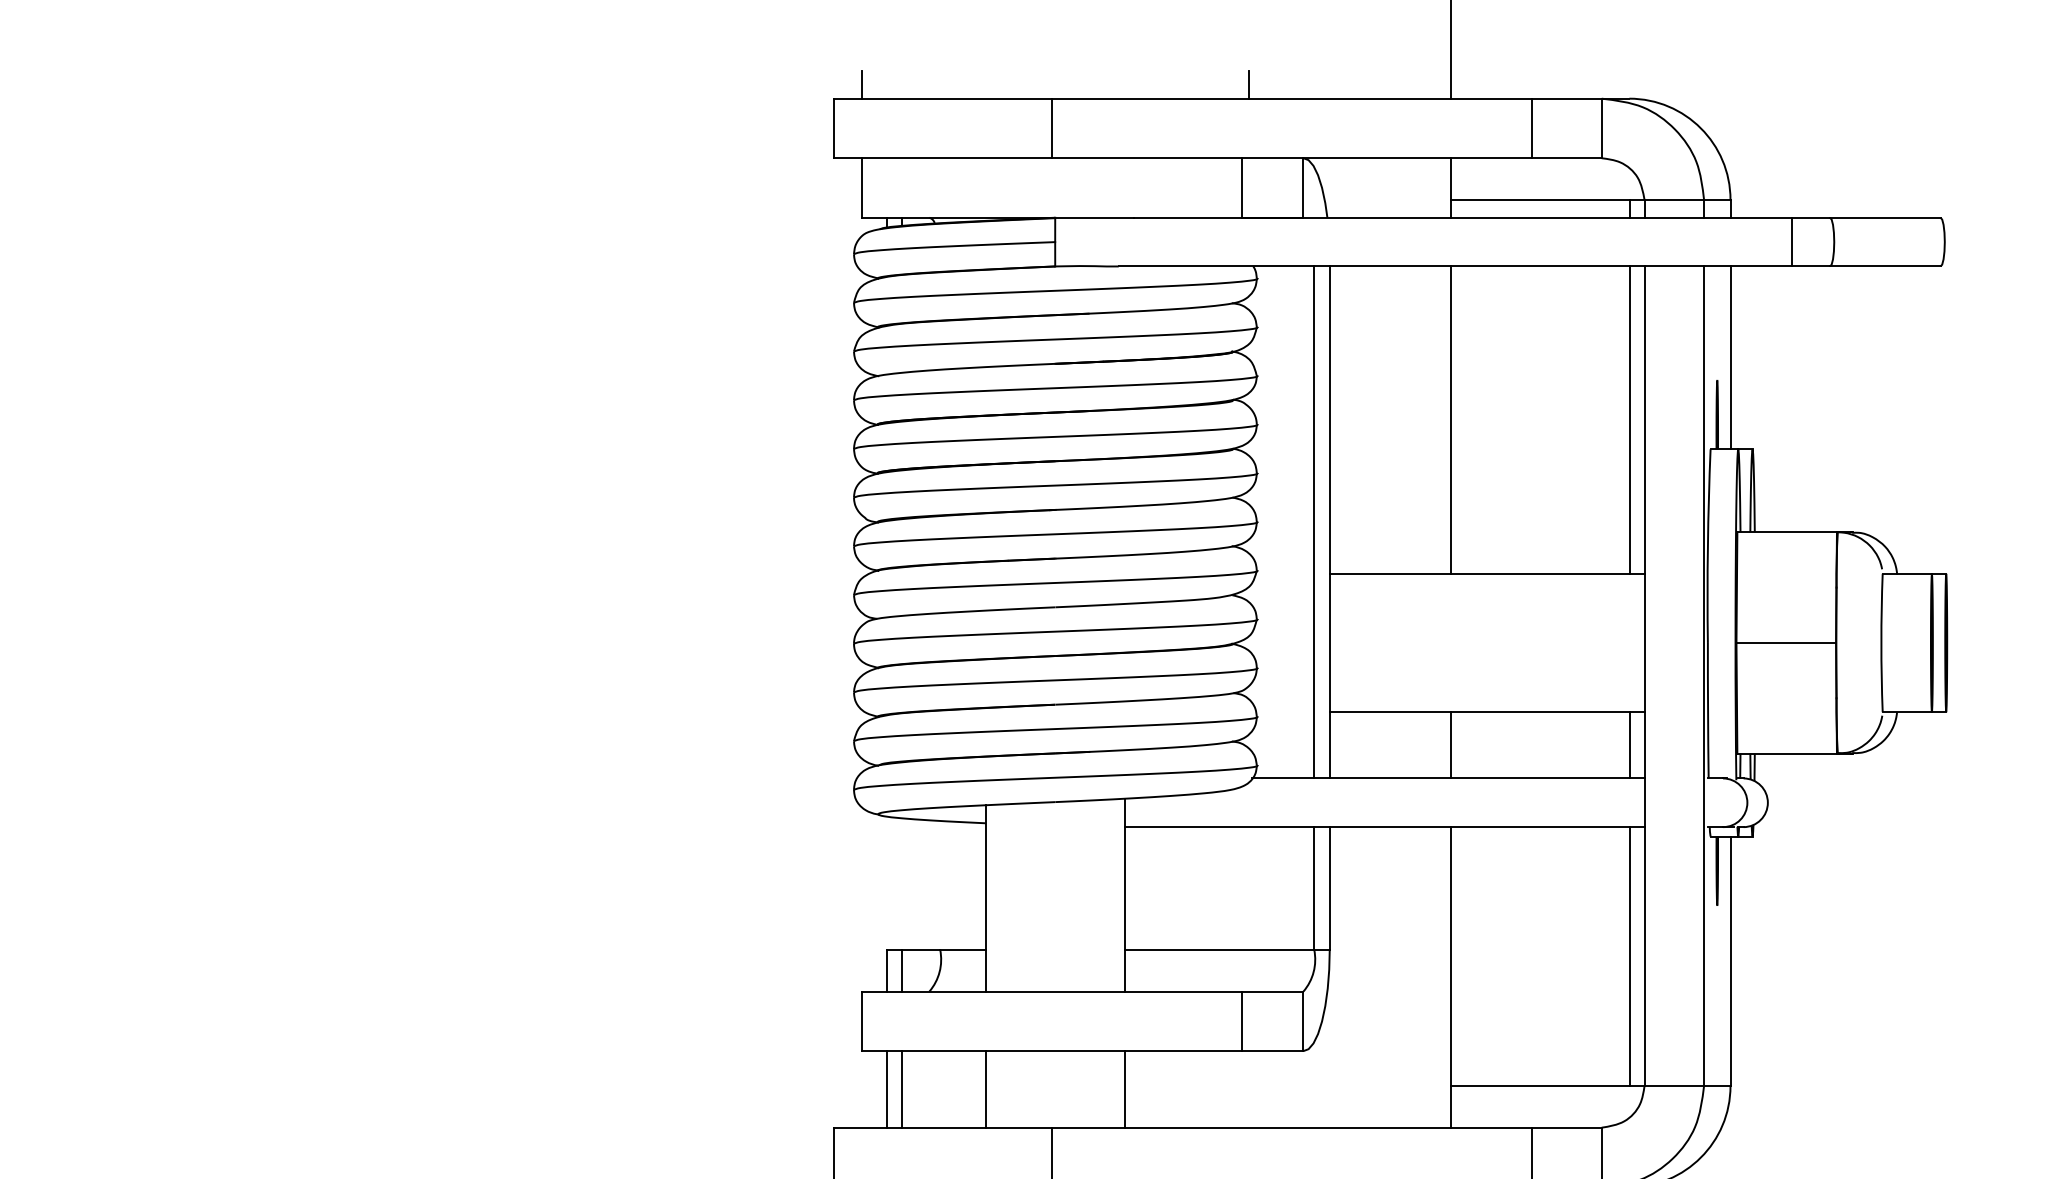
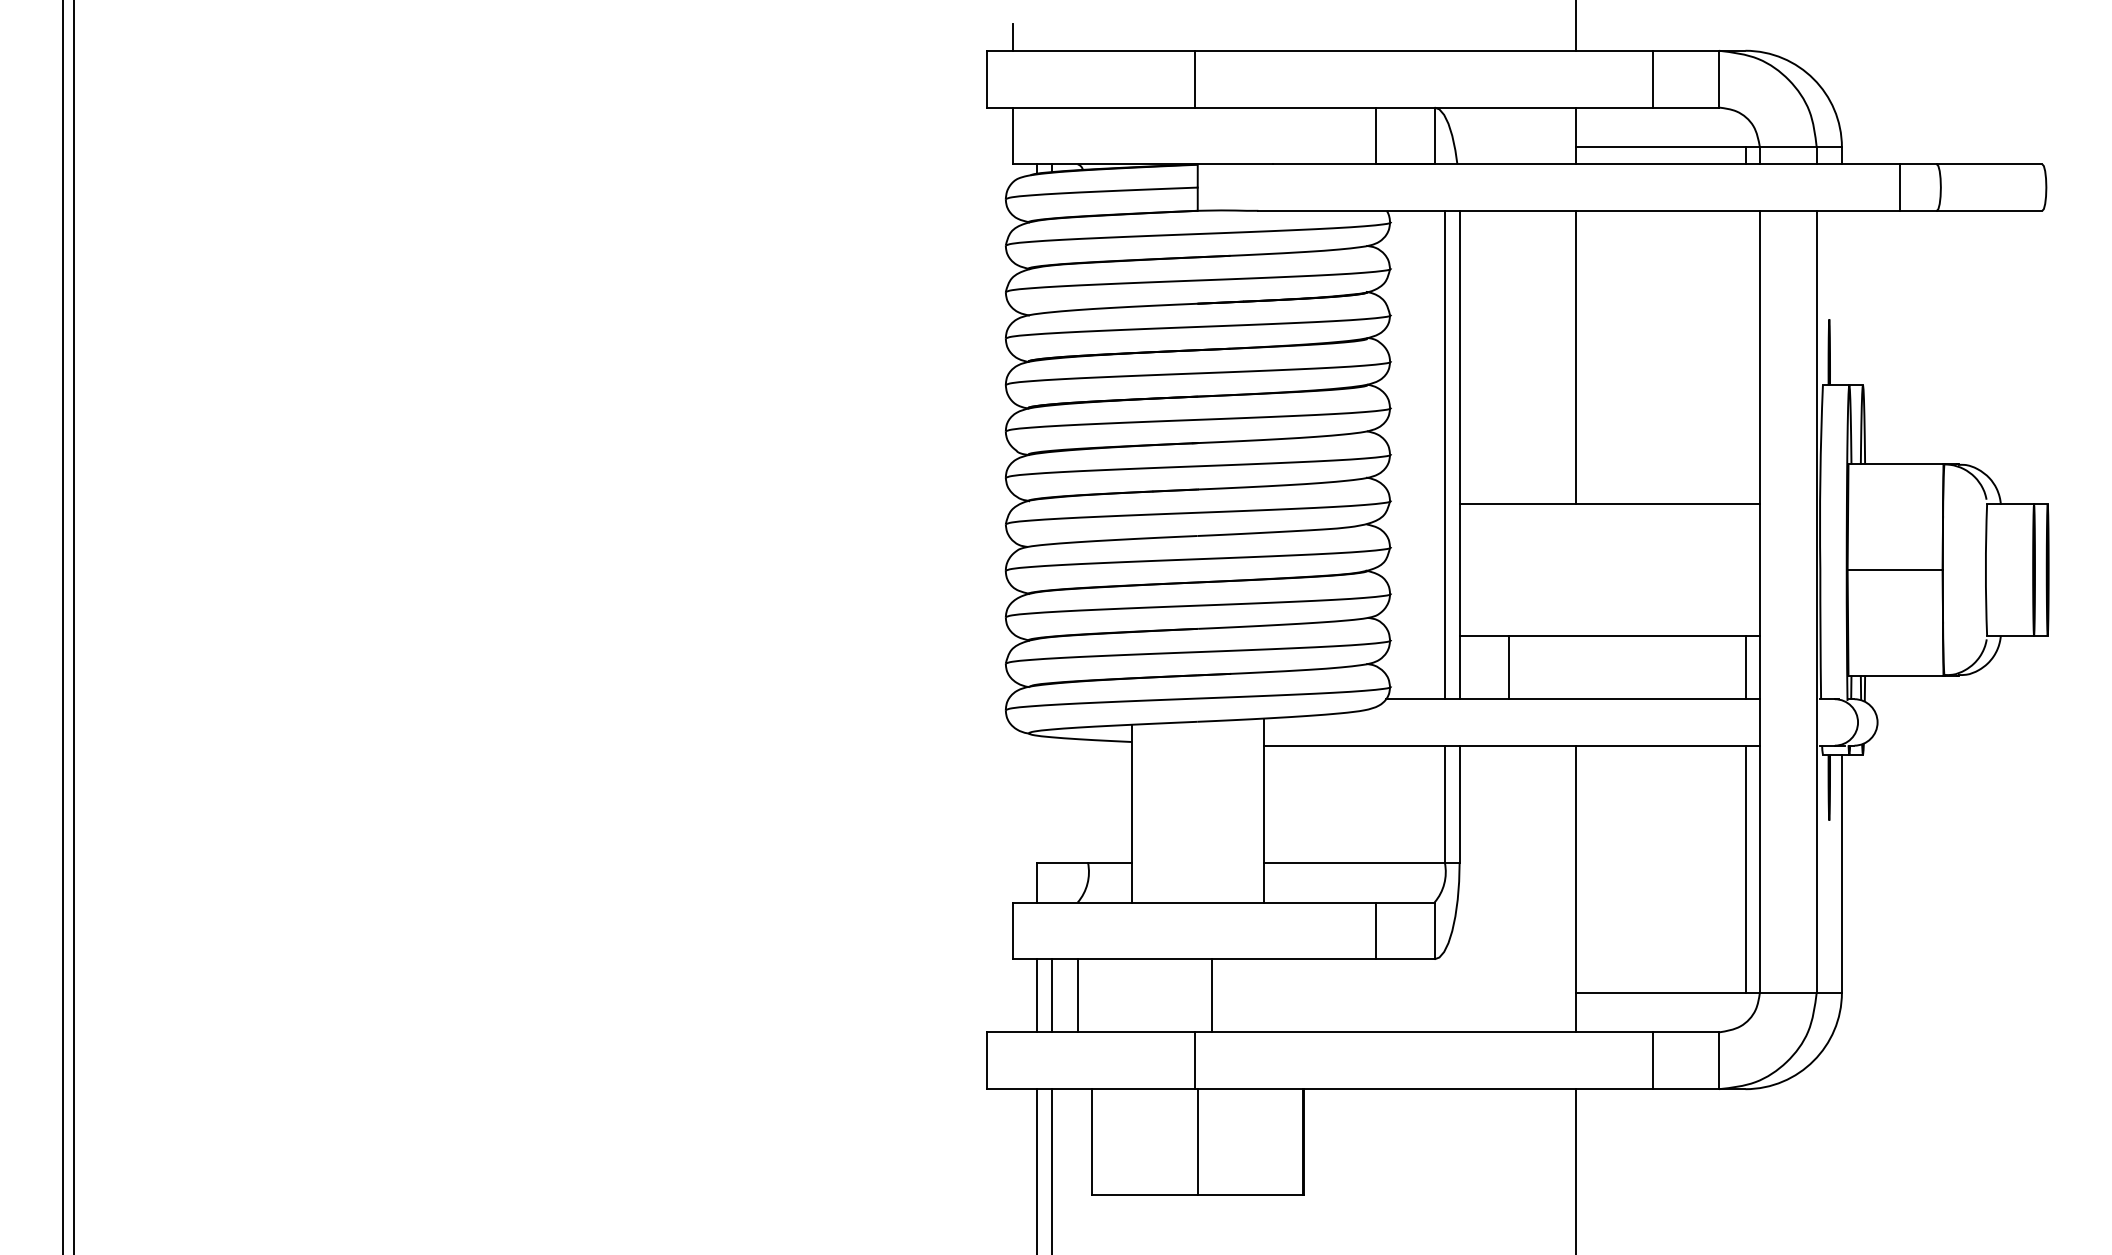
line: (1248, 84) -> (1382, 37), removed
line: (1730, 357) -> (1841, 297), removed
line: (1630, 420) -> (1746, 357), removed
line: (1451, 745) -> (1508, 667), moved
line: (901, 970) -> (1051, 882), removed
line: (985, 1089) -> (1077, 995), moved
line: (1124, 1089) -> (1211, 995), moved

